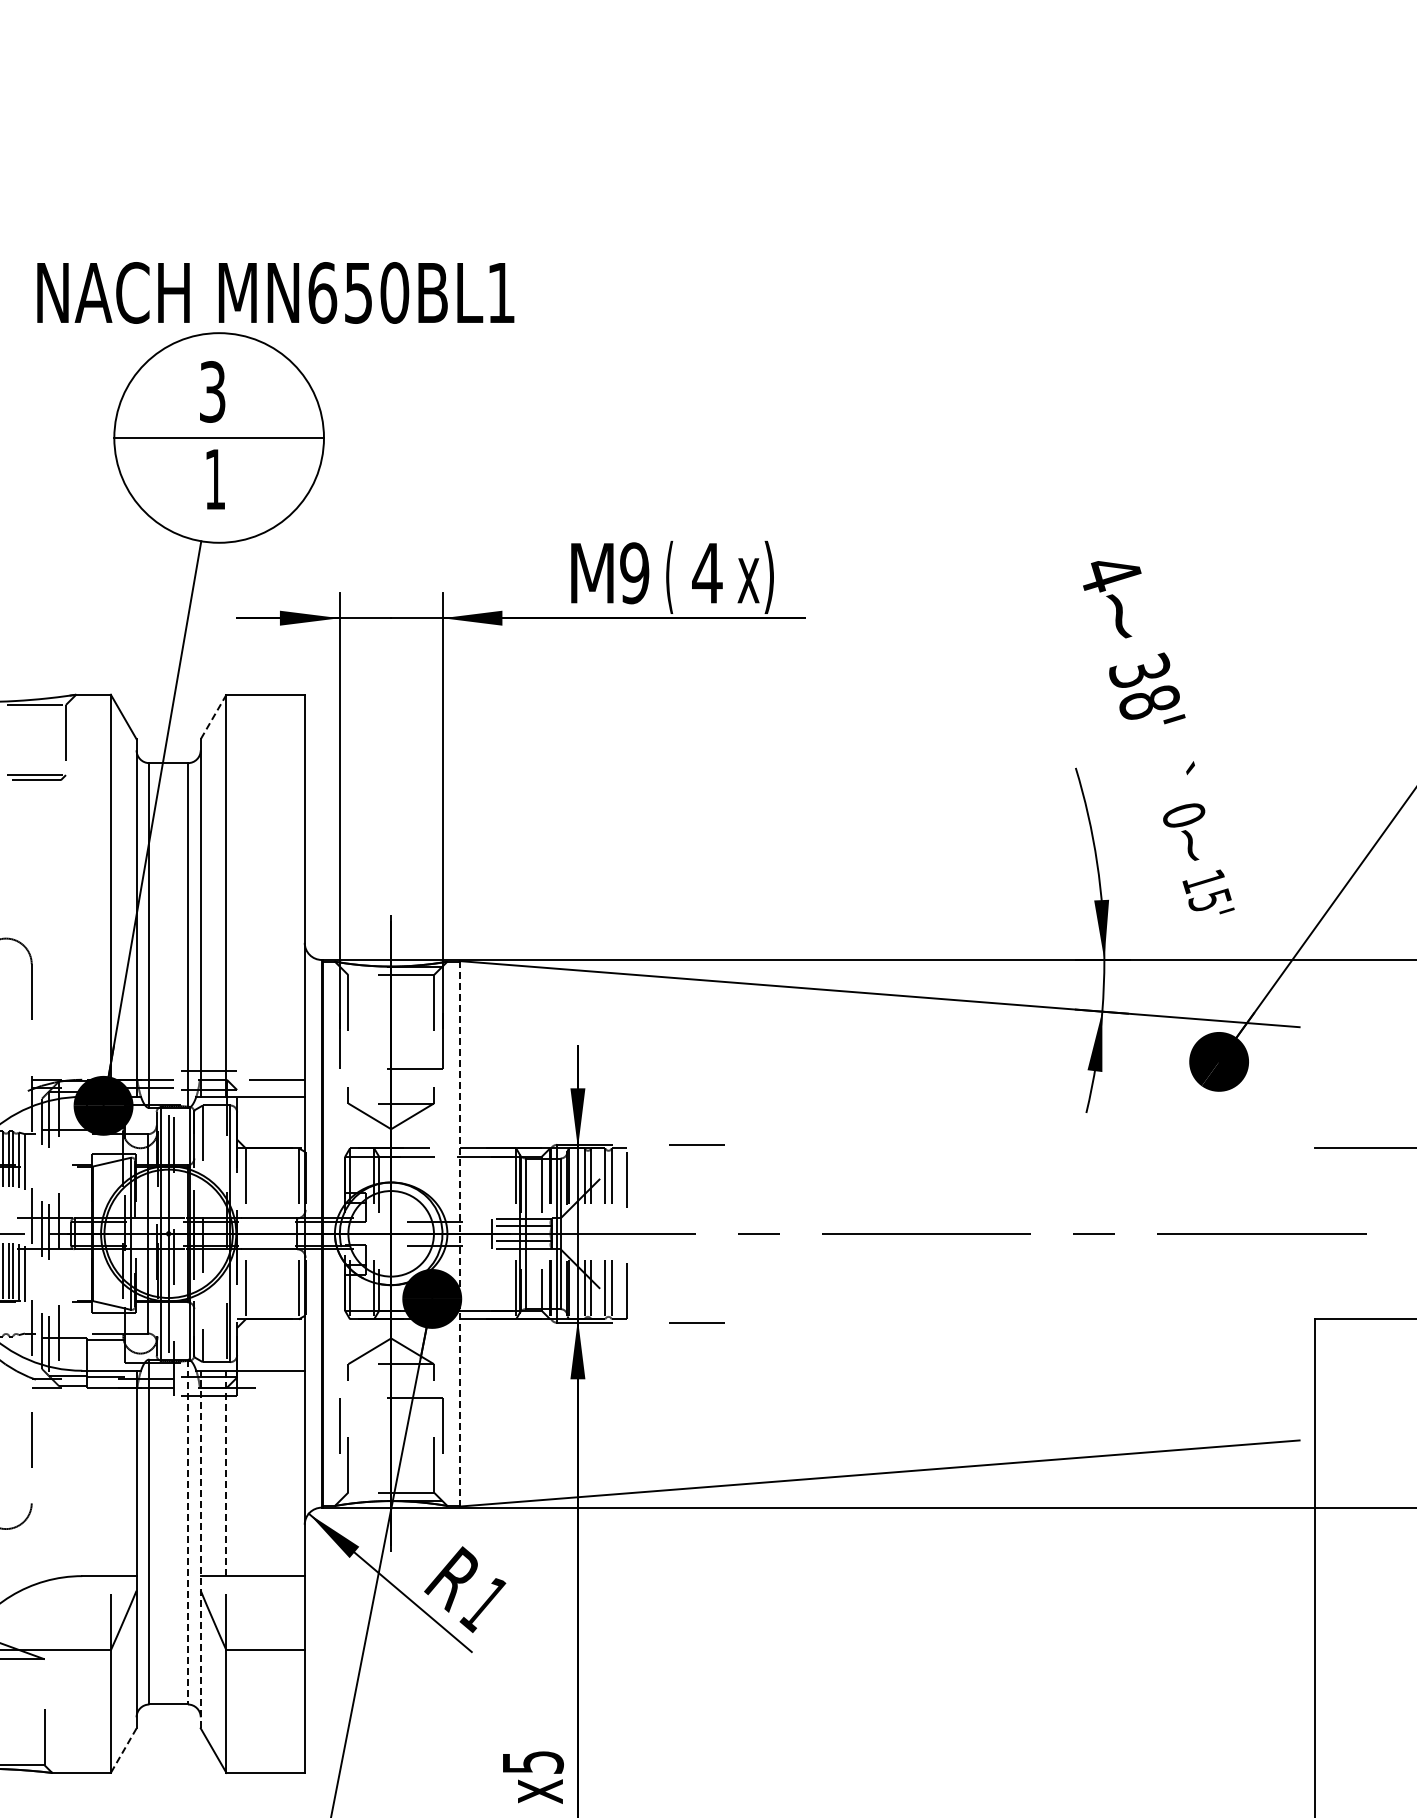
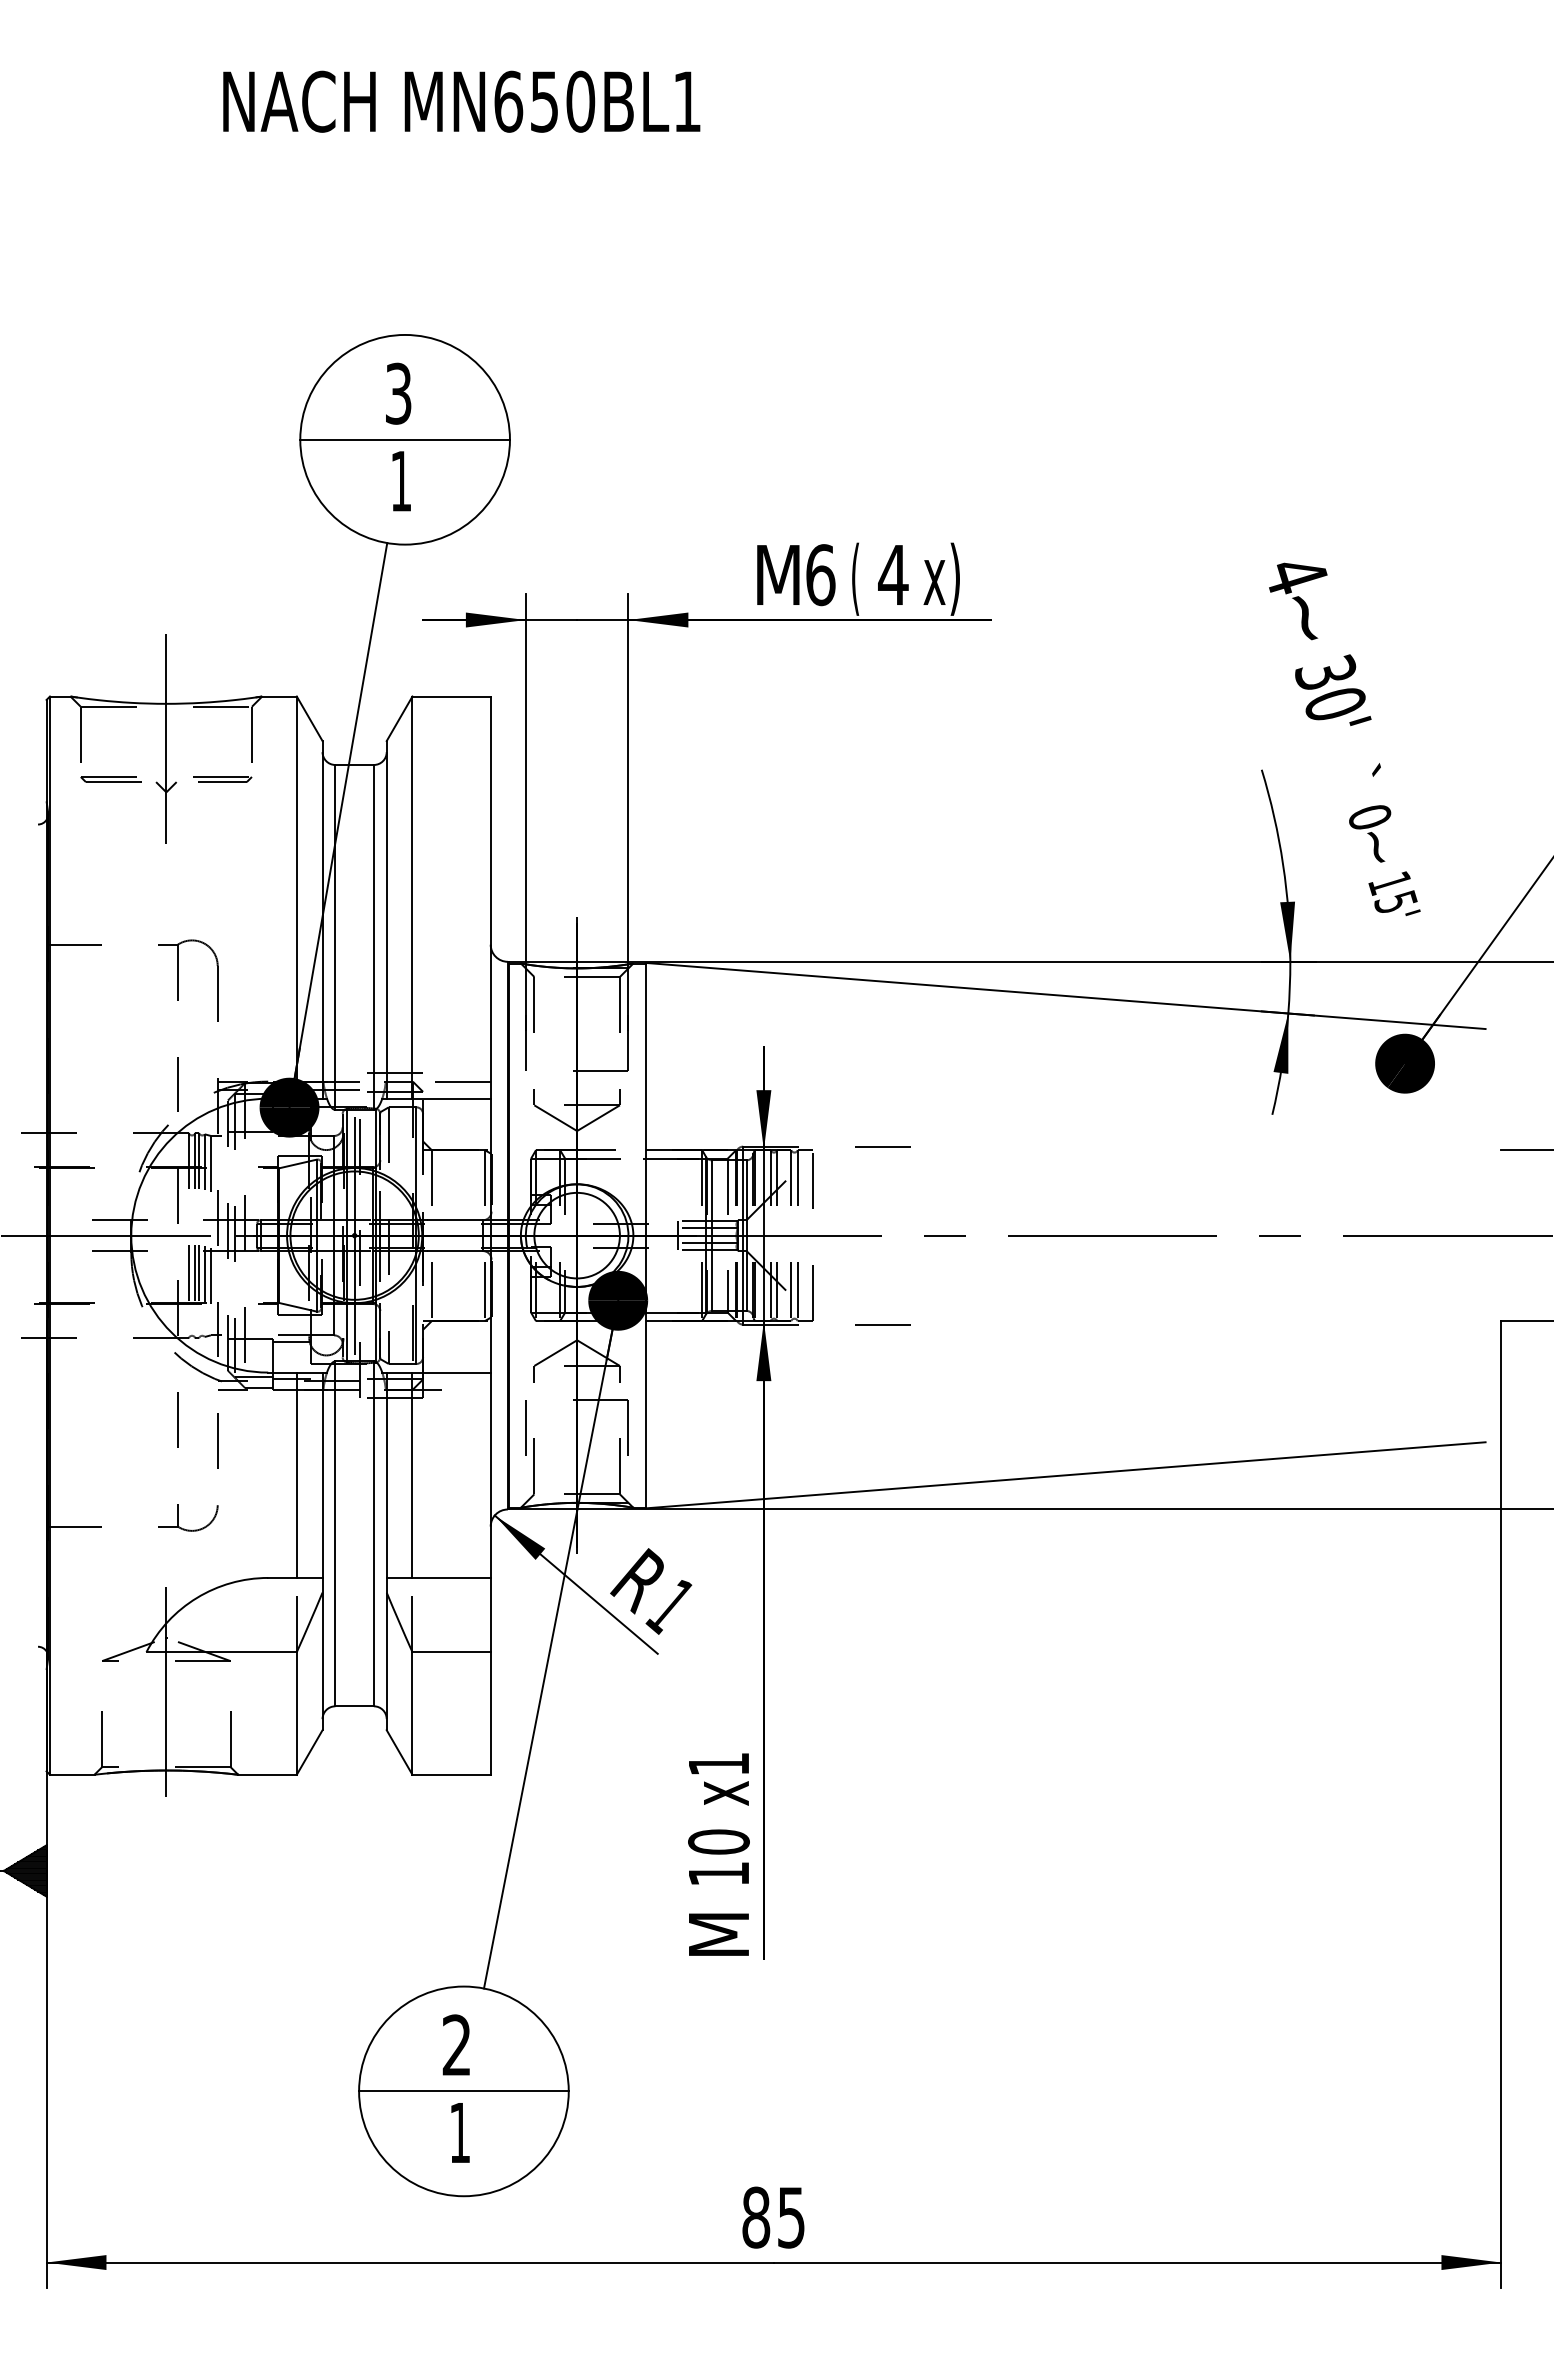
text: (275, 292) -> (461, 101), moved
text: (634, 573) -> (820, 575), 9 -> 6
text: (1149, 702) -> (1335, 704), 38' -> 30'
line: (213, 716) -> (399, 718), dashed -> solid
line: (459, 1233) -> (645, 1235), dashed -> solid
line: (110, 1472) -> (296, 1474), added
line: (226, 1473) -> (412, 1475), dashed -> solid
line: (187, 1532) -> (373, 1534), dashed -> solid
line: (200, 1549) -> (386, 1551), dashed -> solid
line: (123, 1750) -> (309, 1752), dashed -> solid
text: (533, 1762) -> (719, 1764), x5 -> x1

